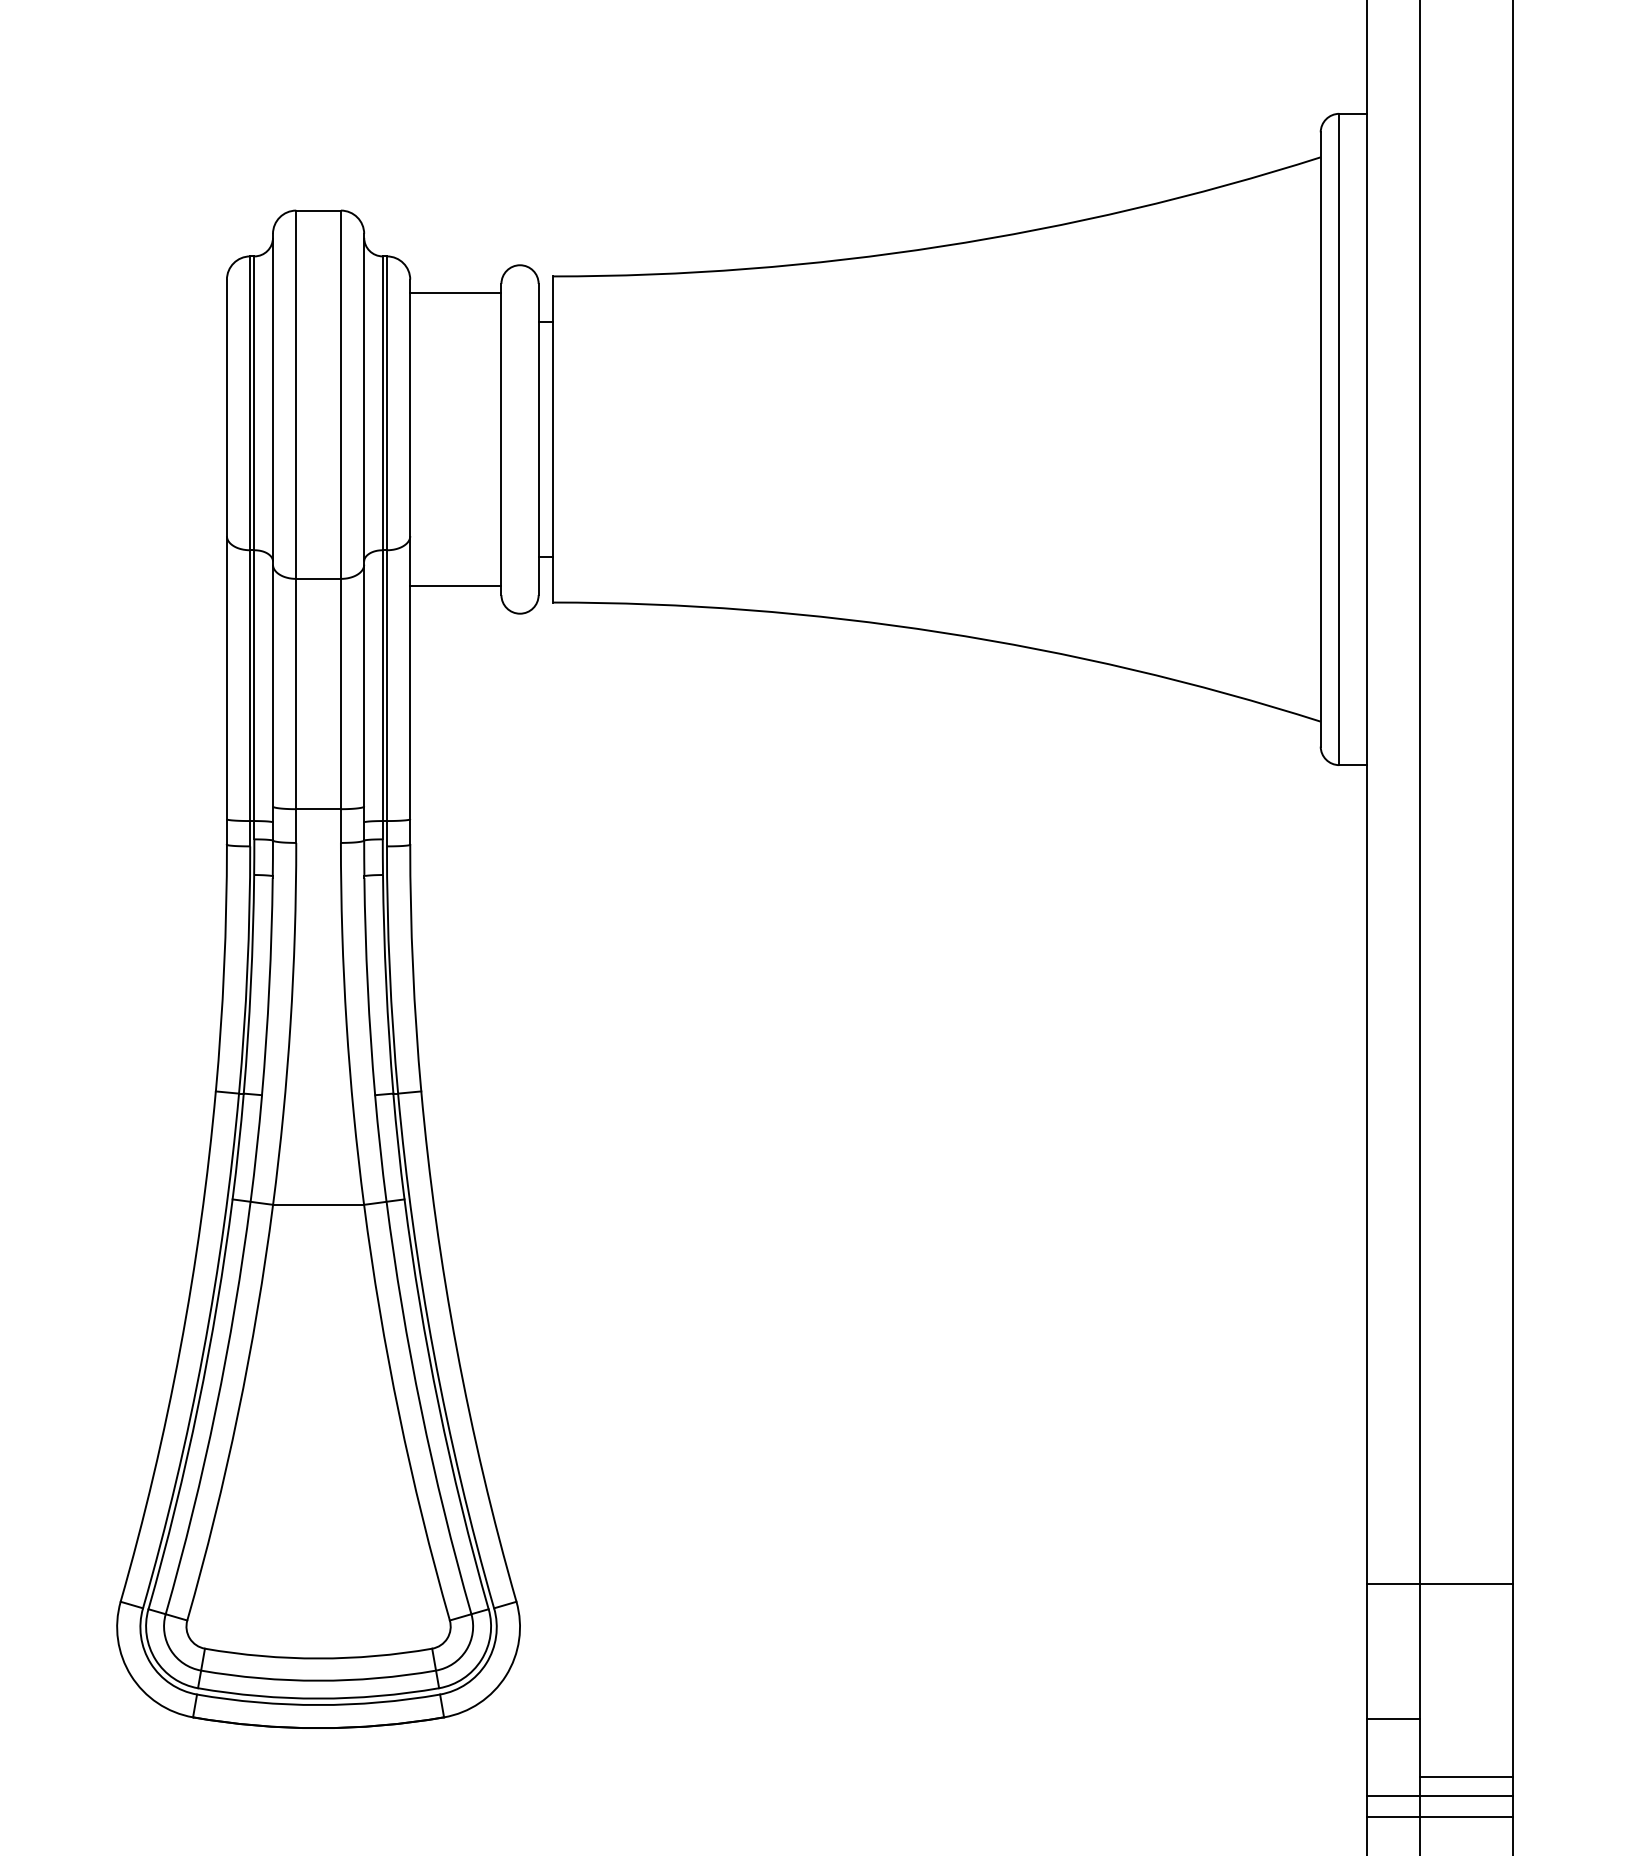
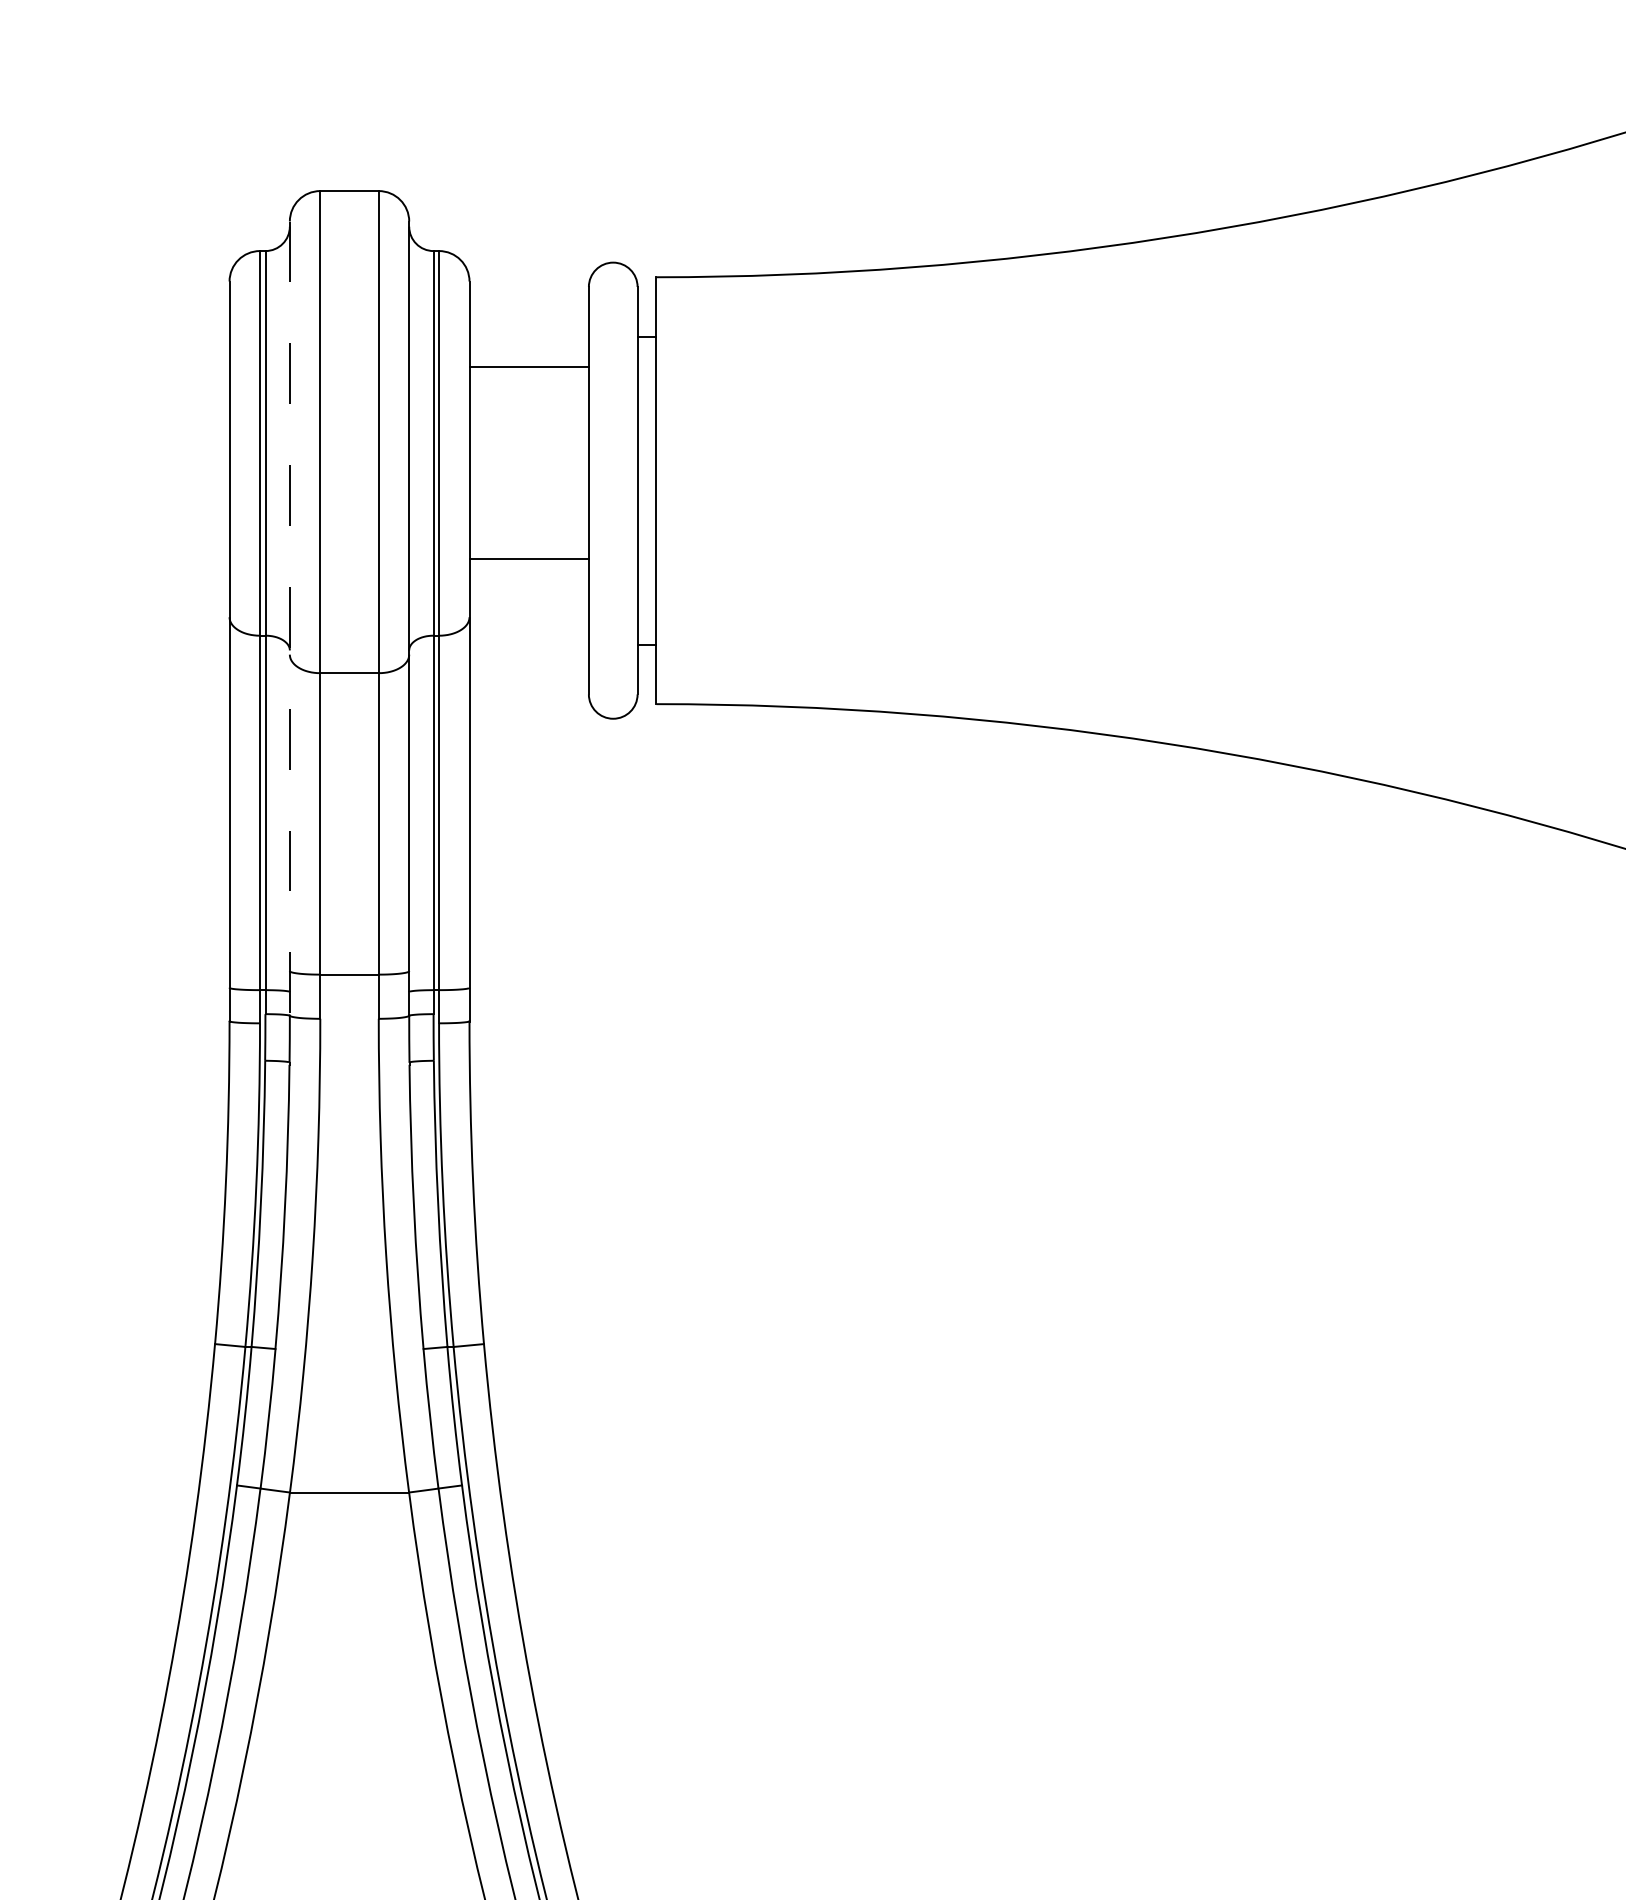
line: (455, 292) -> (528, 366), moved
line: (273, 537) -> (290, 618), solid -> dashed
line: (455, 586) -> (528, 560), moved

